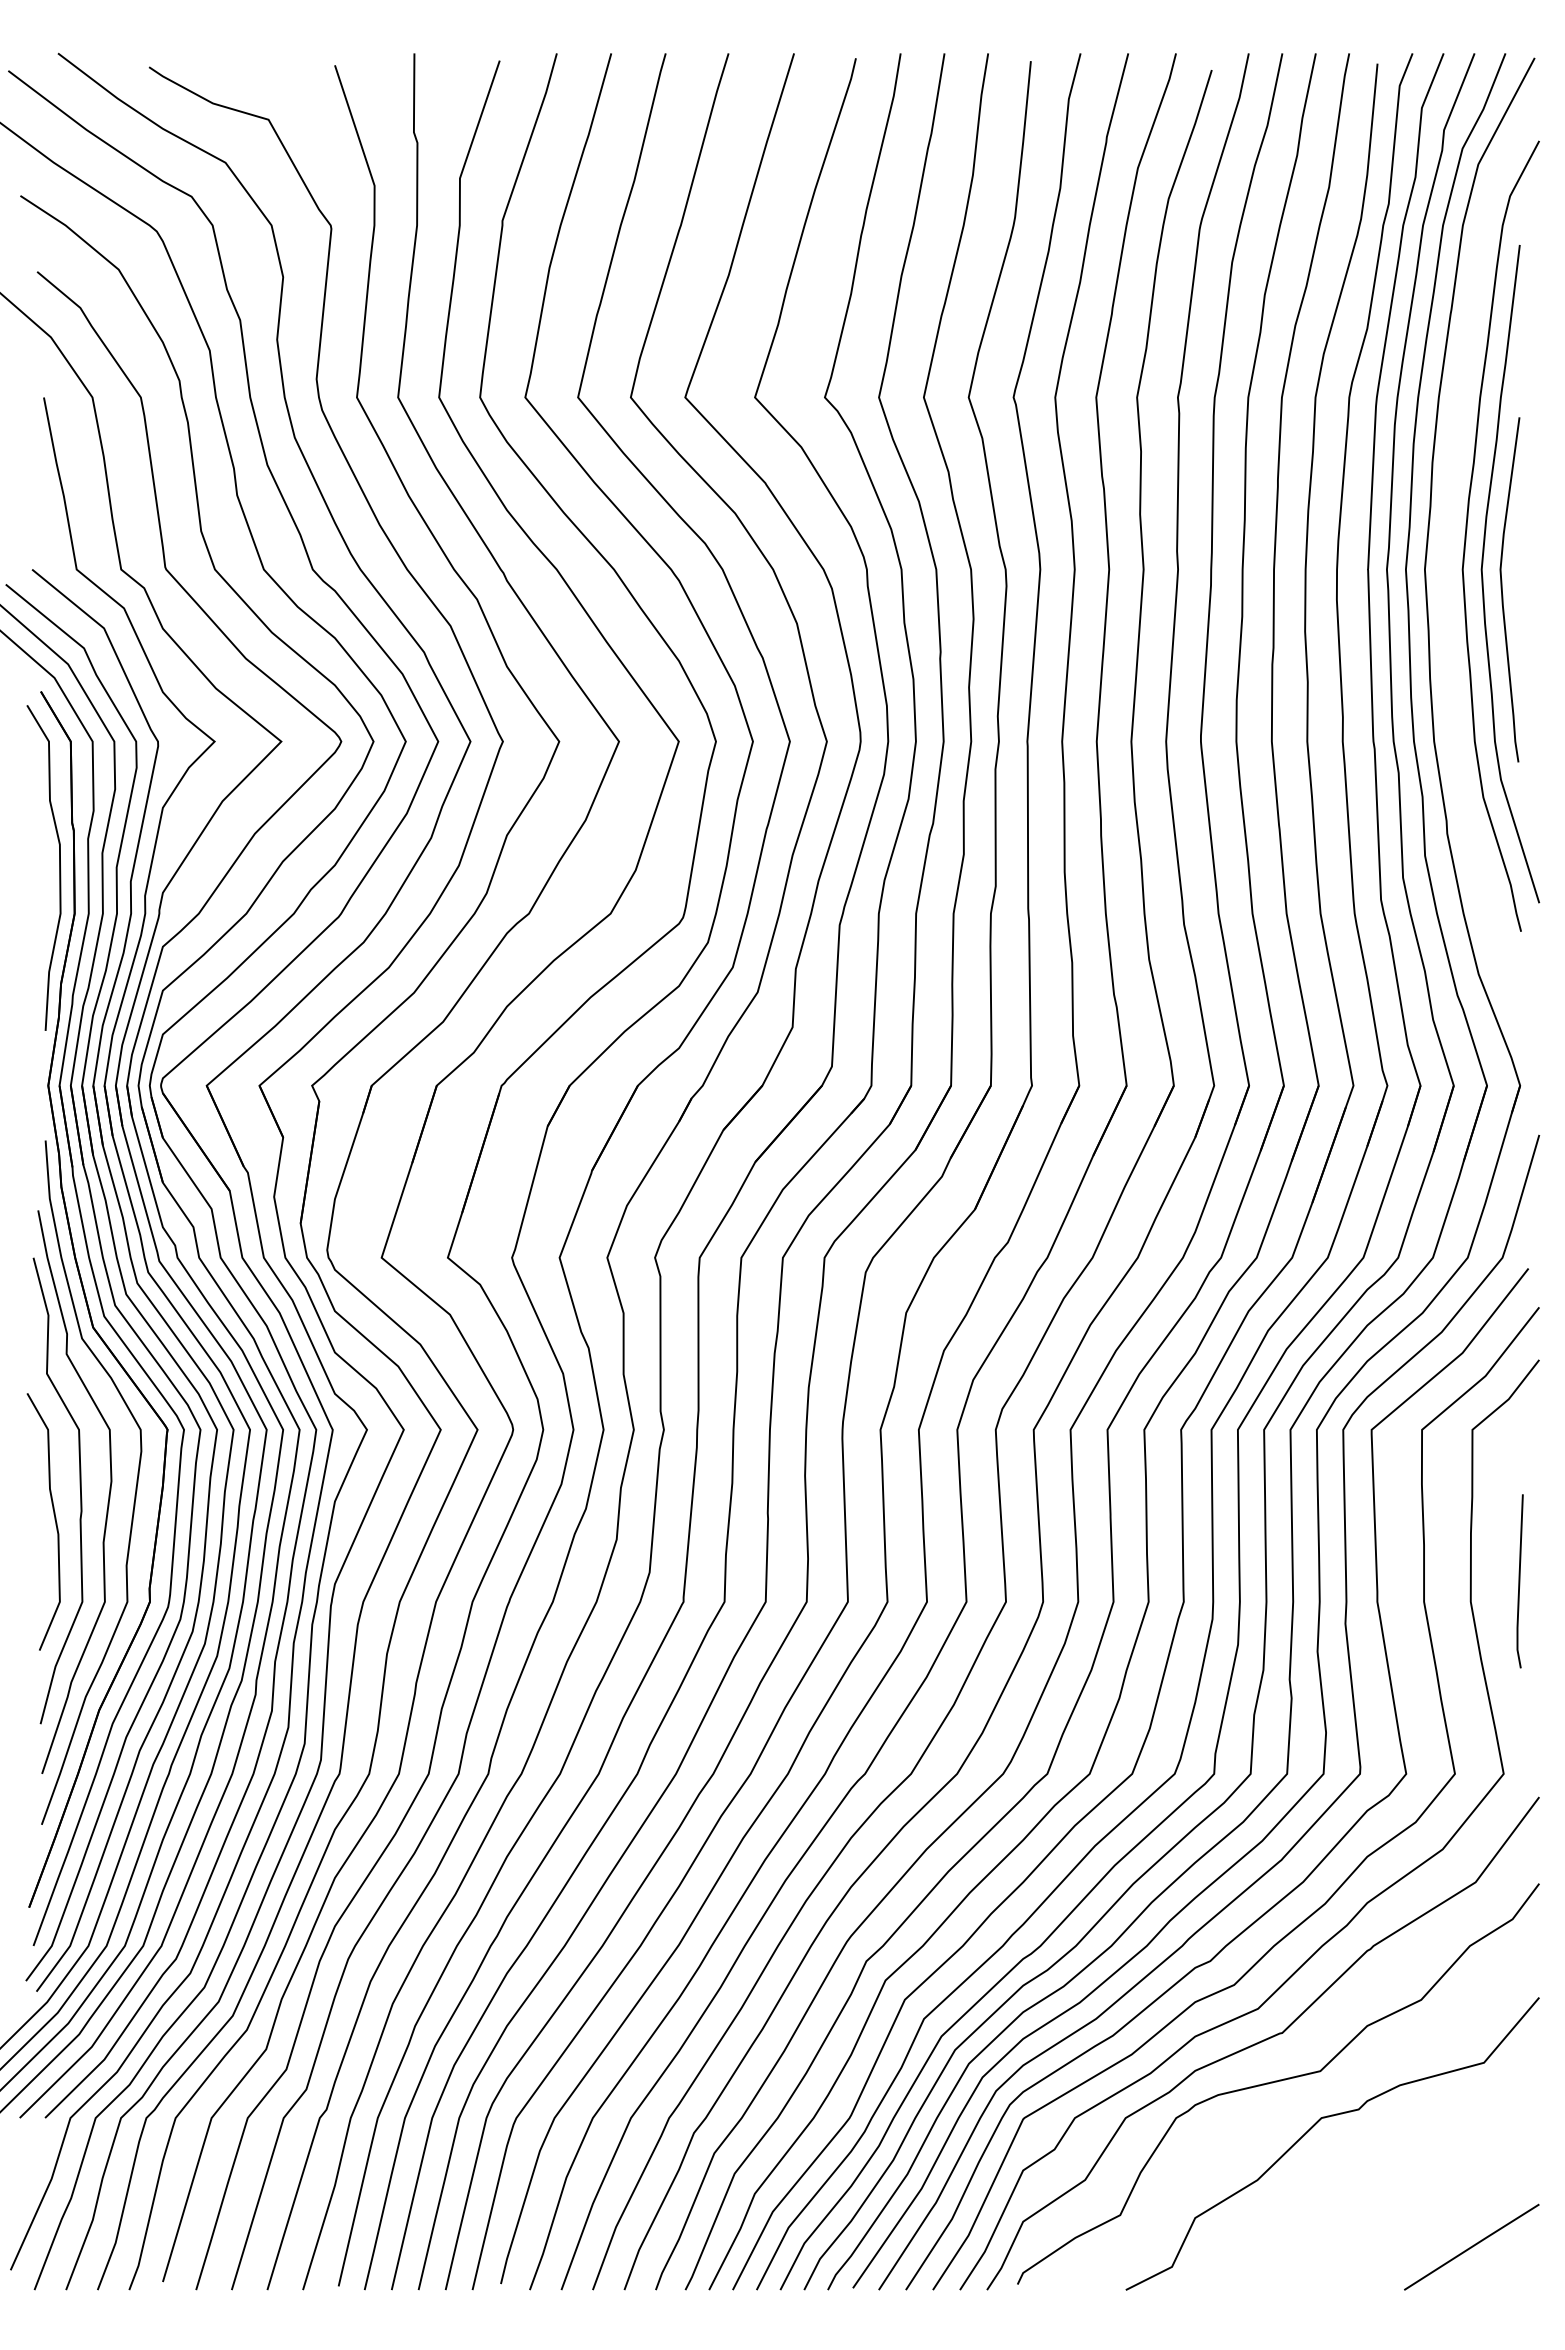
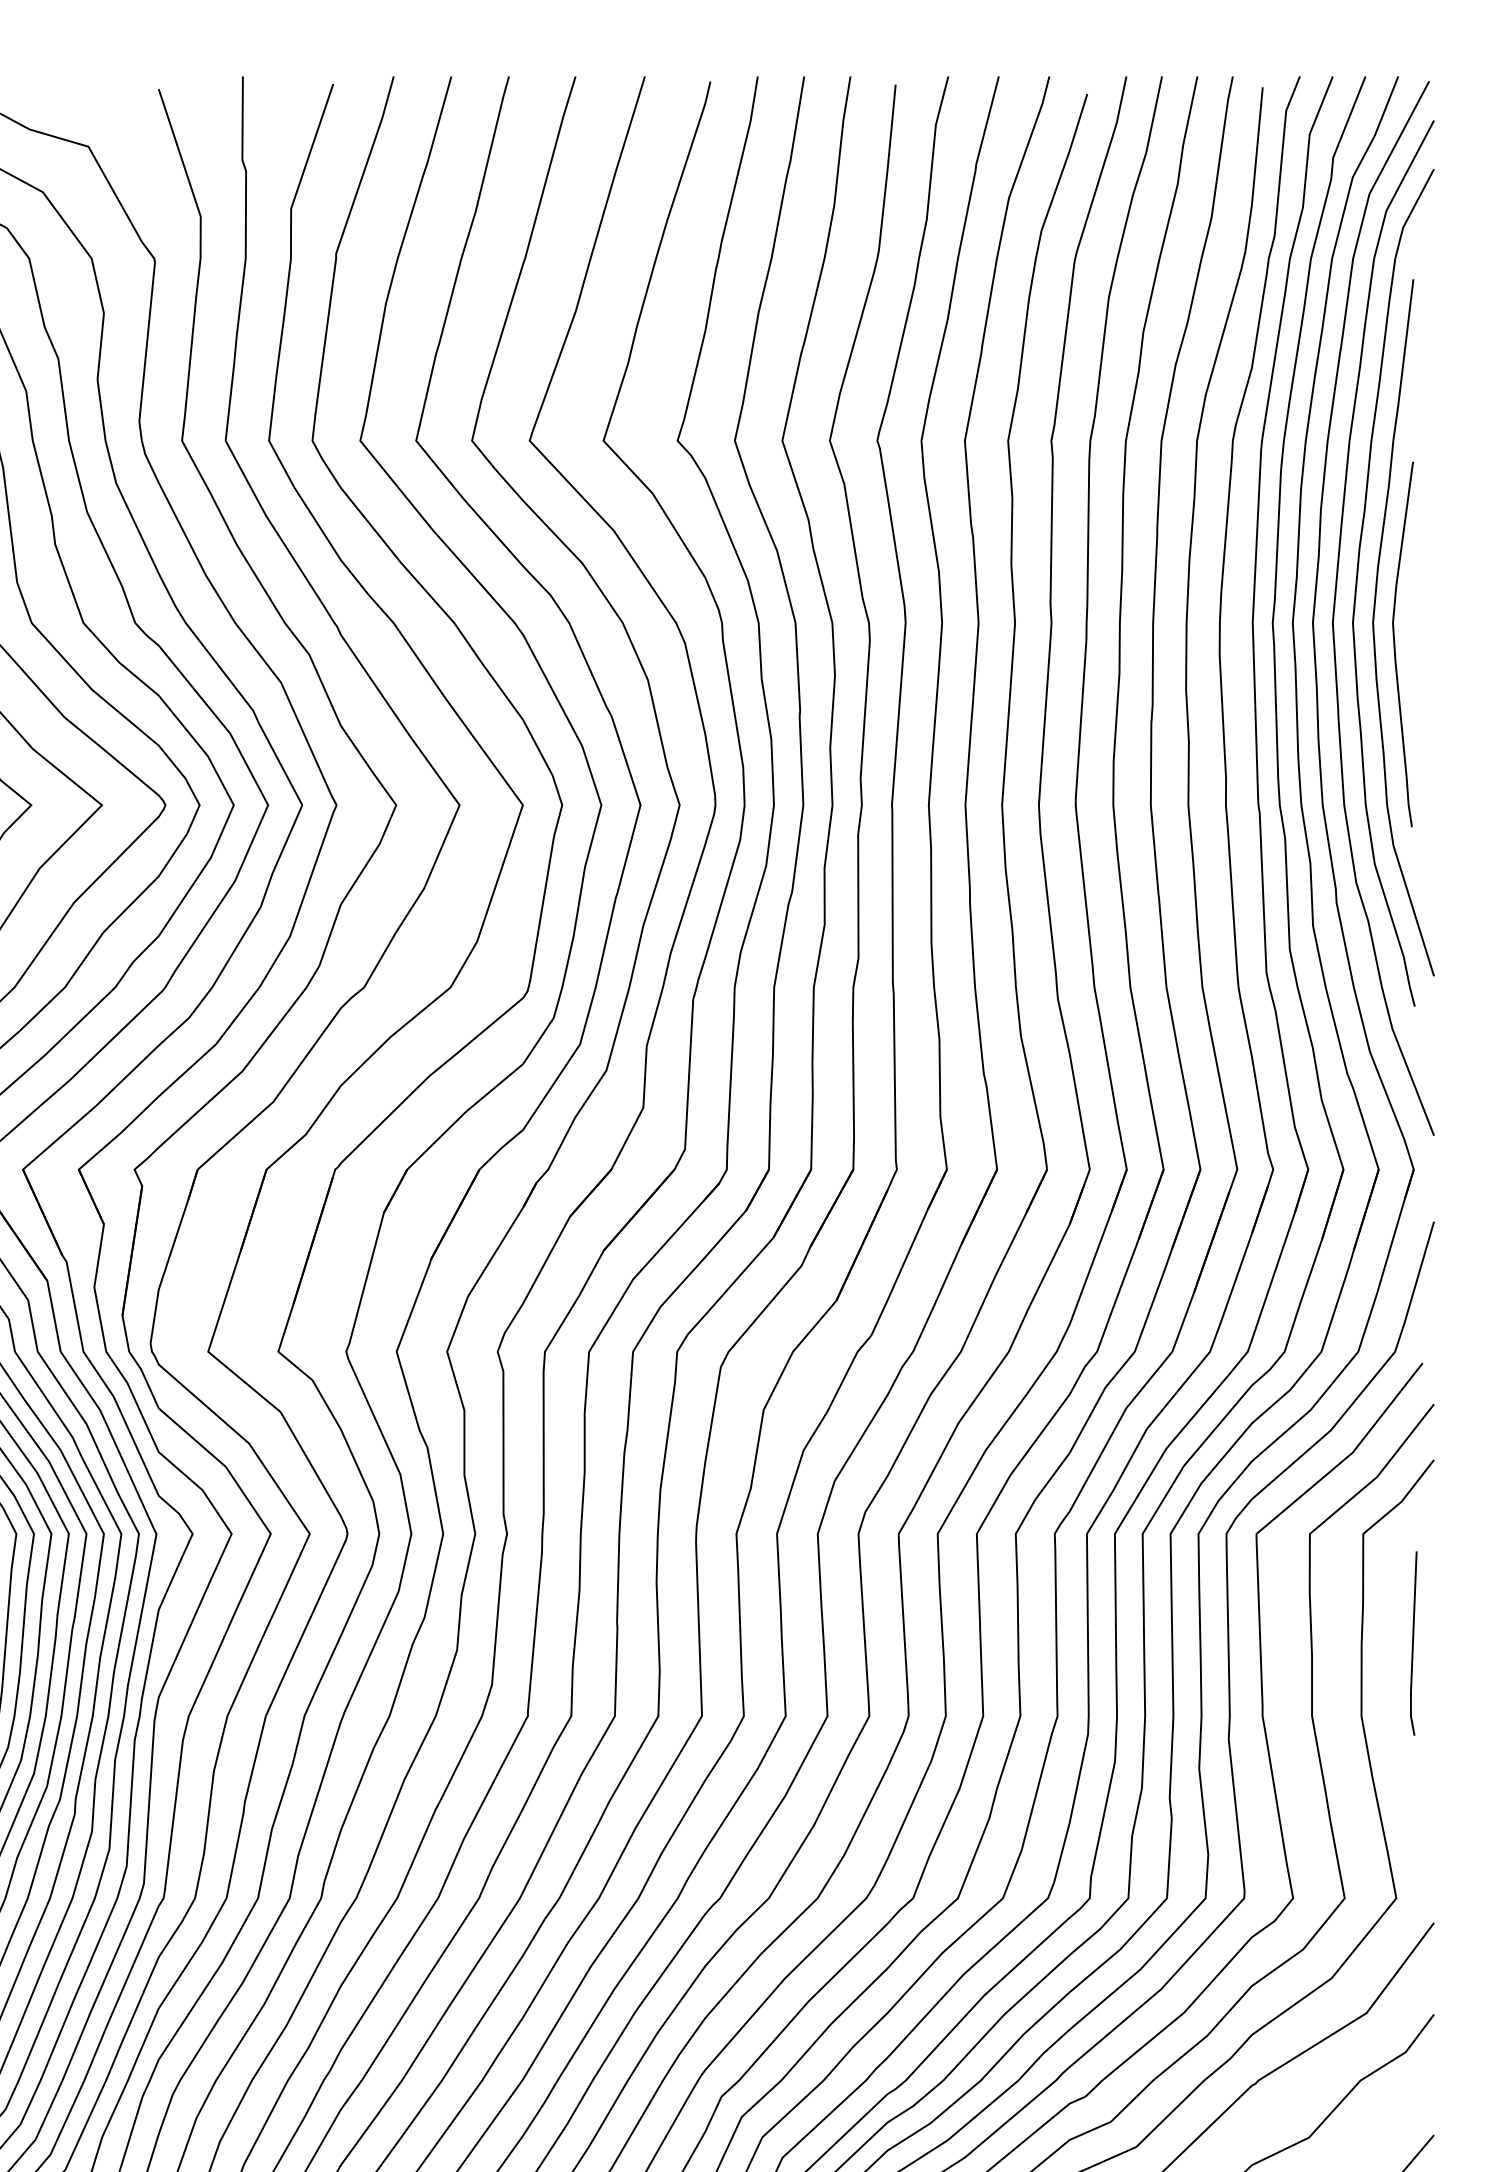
curve: (1445, 576) -> (1334, 630), added
line: (1519, 1581) -> (1413, 1643), moved

